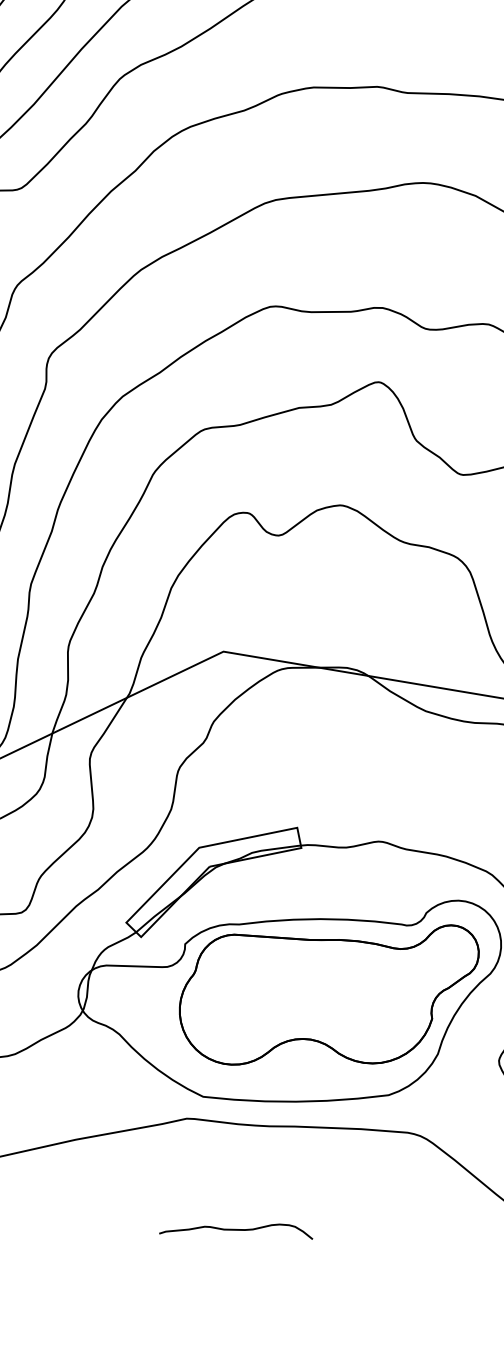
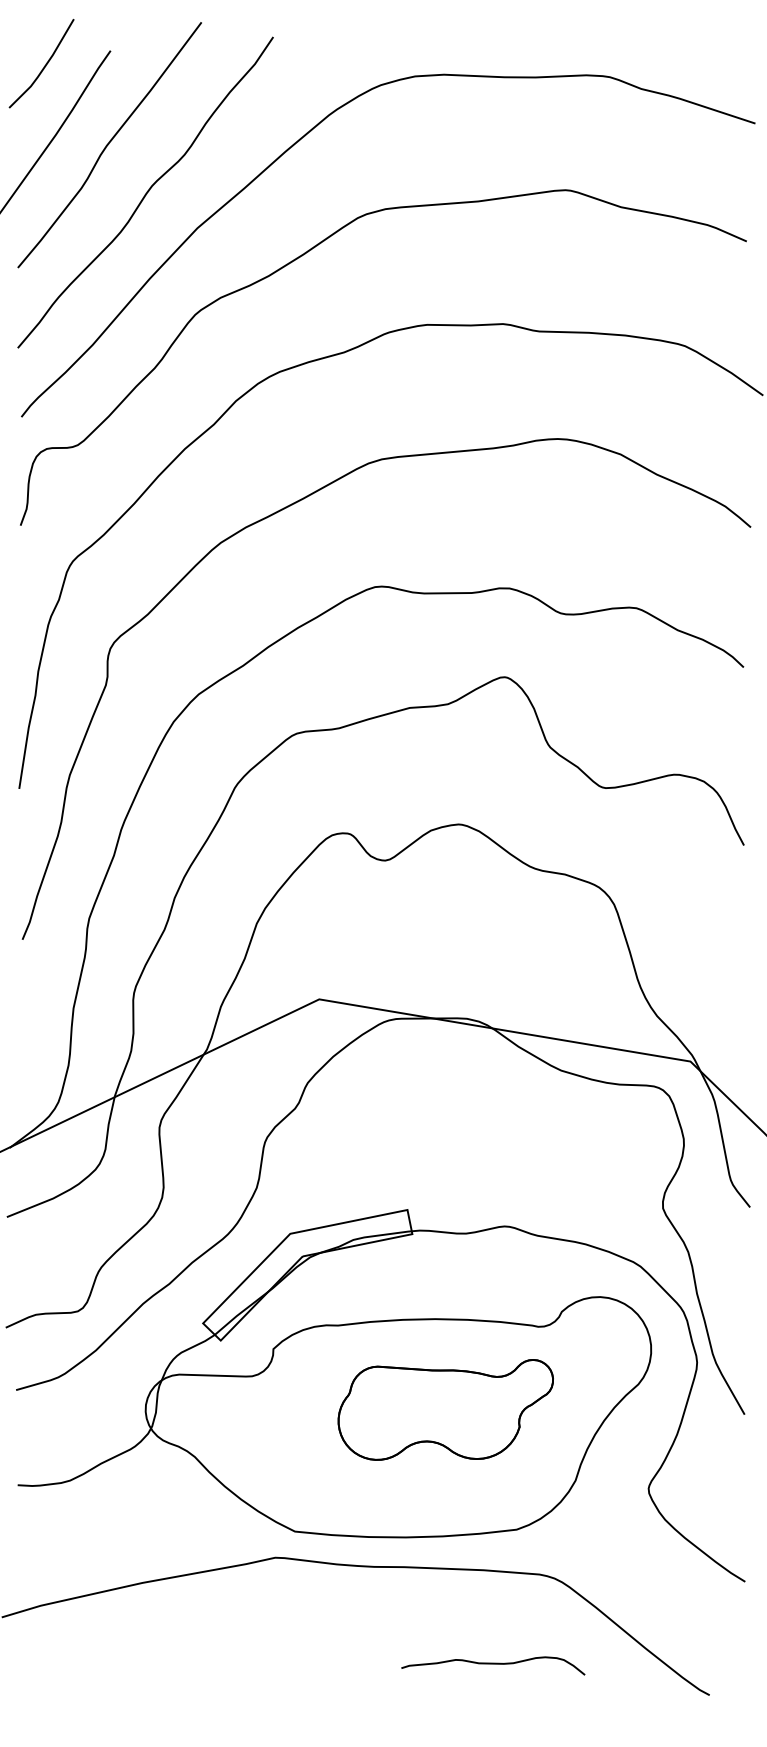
part: (329, 994) -> (445, 1409), size x0.6
curve: (236, 1230) -> (493, 1664), moved

